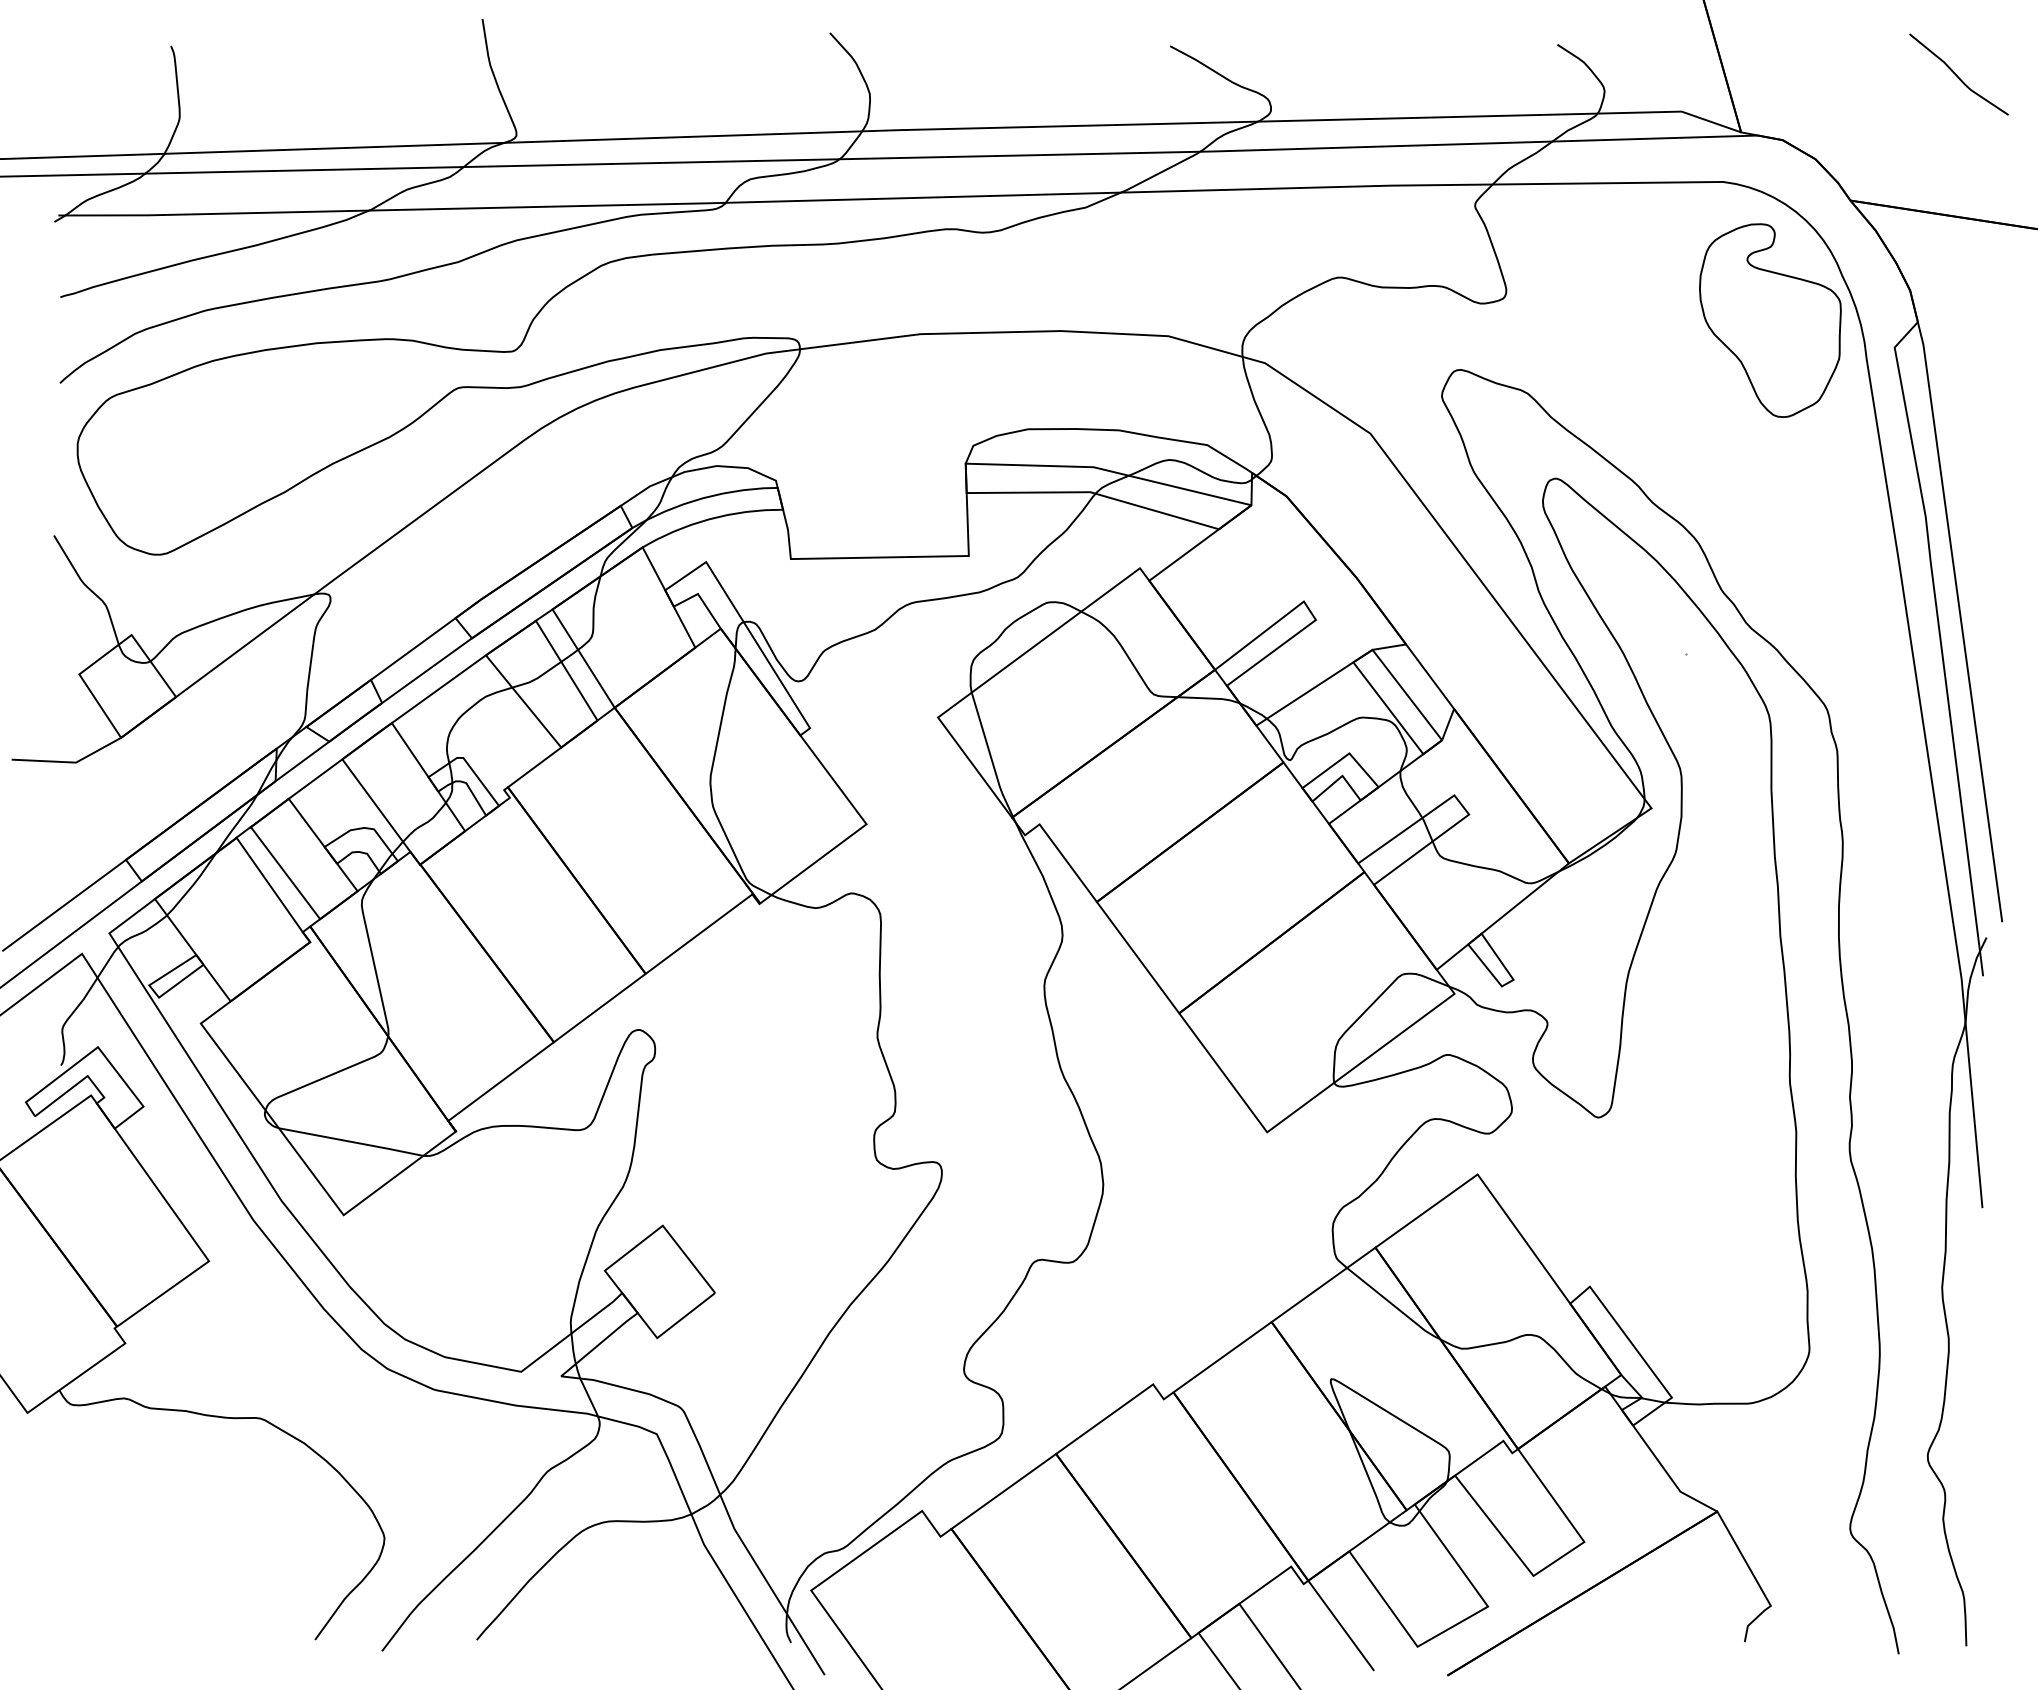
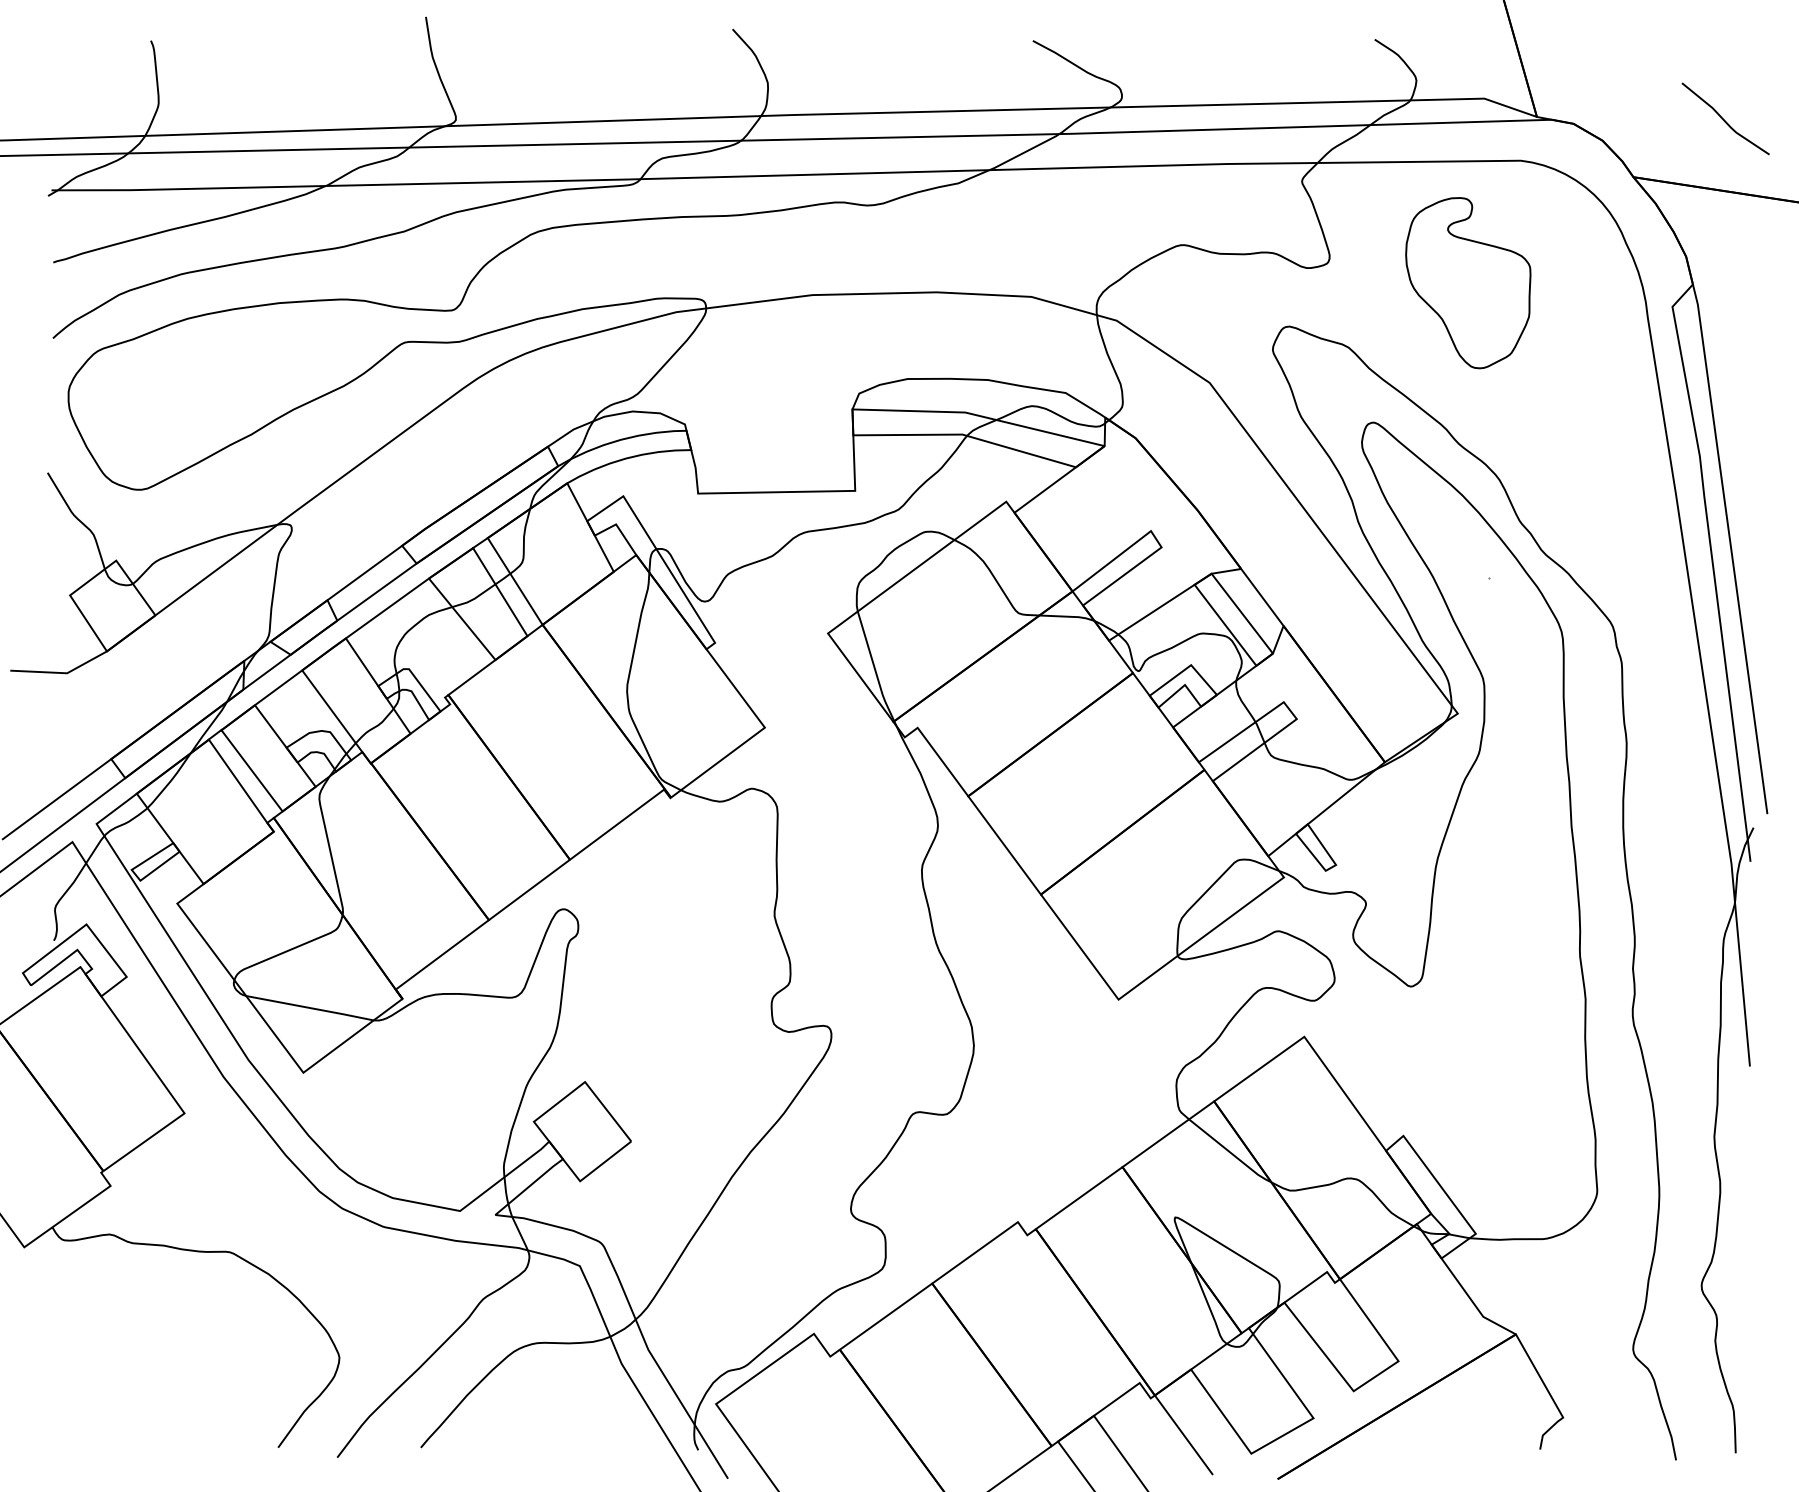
line: (1957, 75) -> (1724, 119), moved
part: (1770, 320) -> (1468, 283), moved

